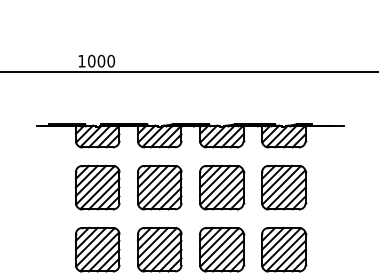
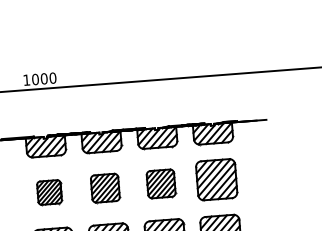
part: (97, 187) -> (49, 192), size x0.6
part: (159, 187) -> (105, 188), size x0.7
part: (222, 187) -> (161, 183), size x0.7

